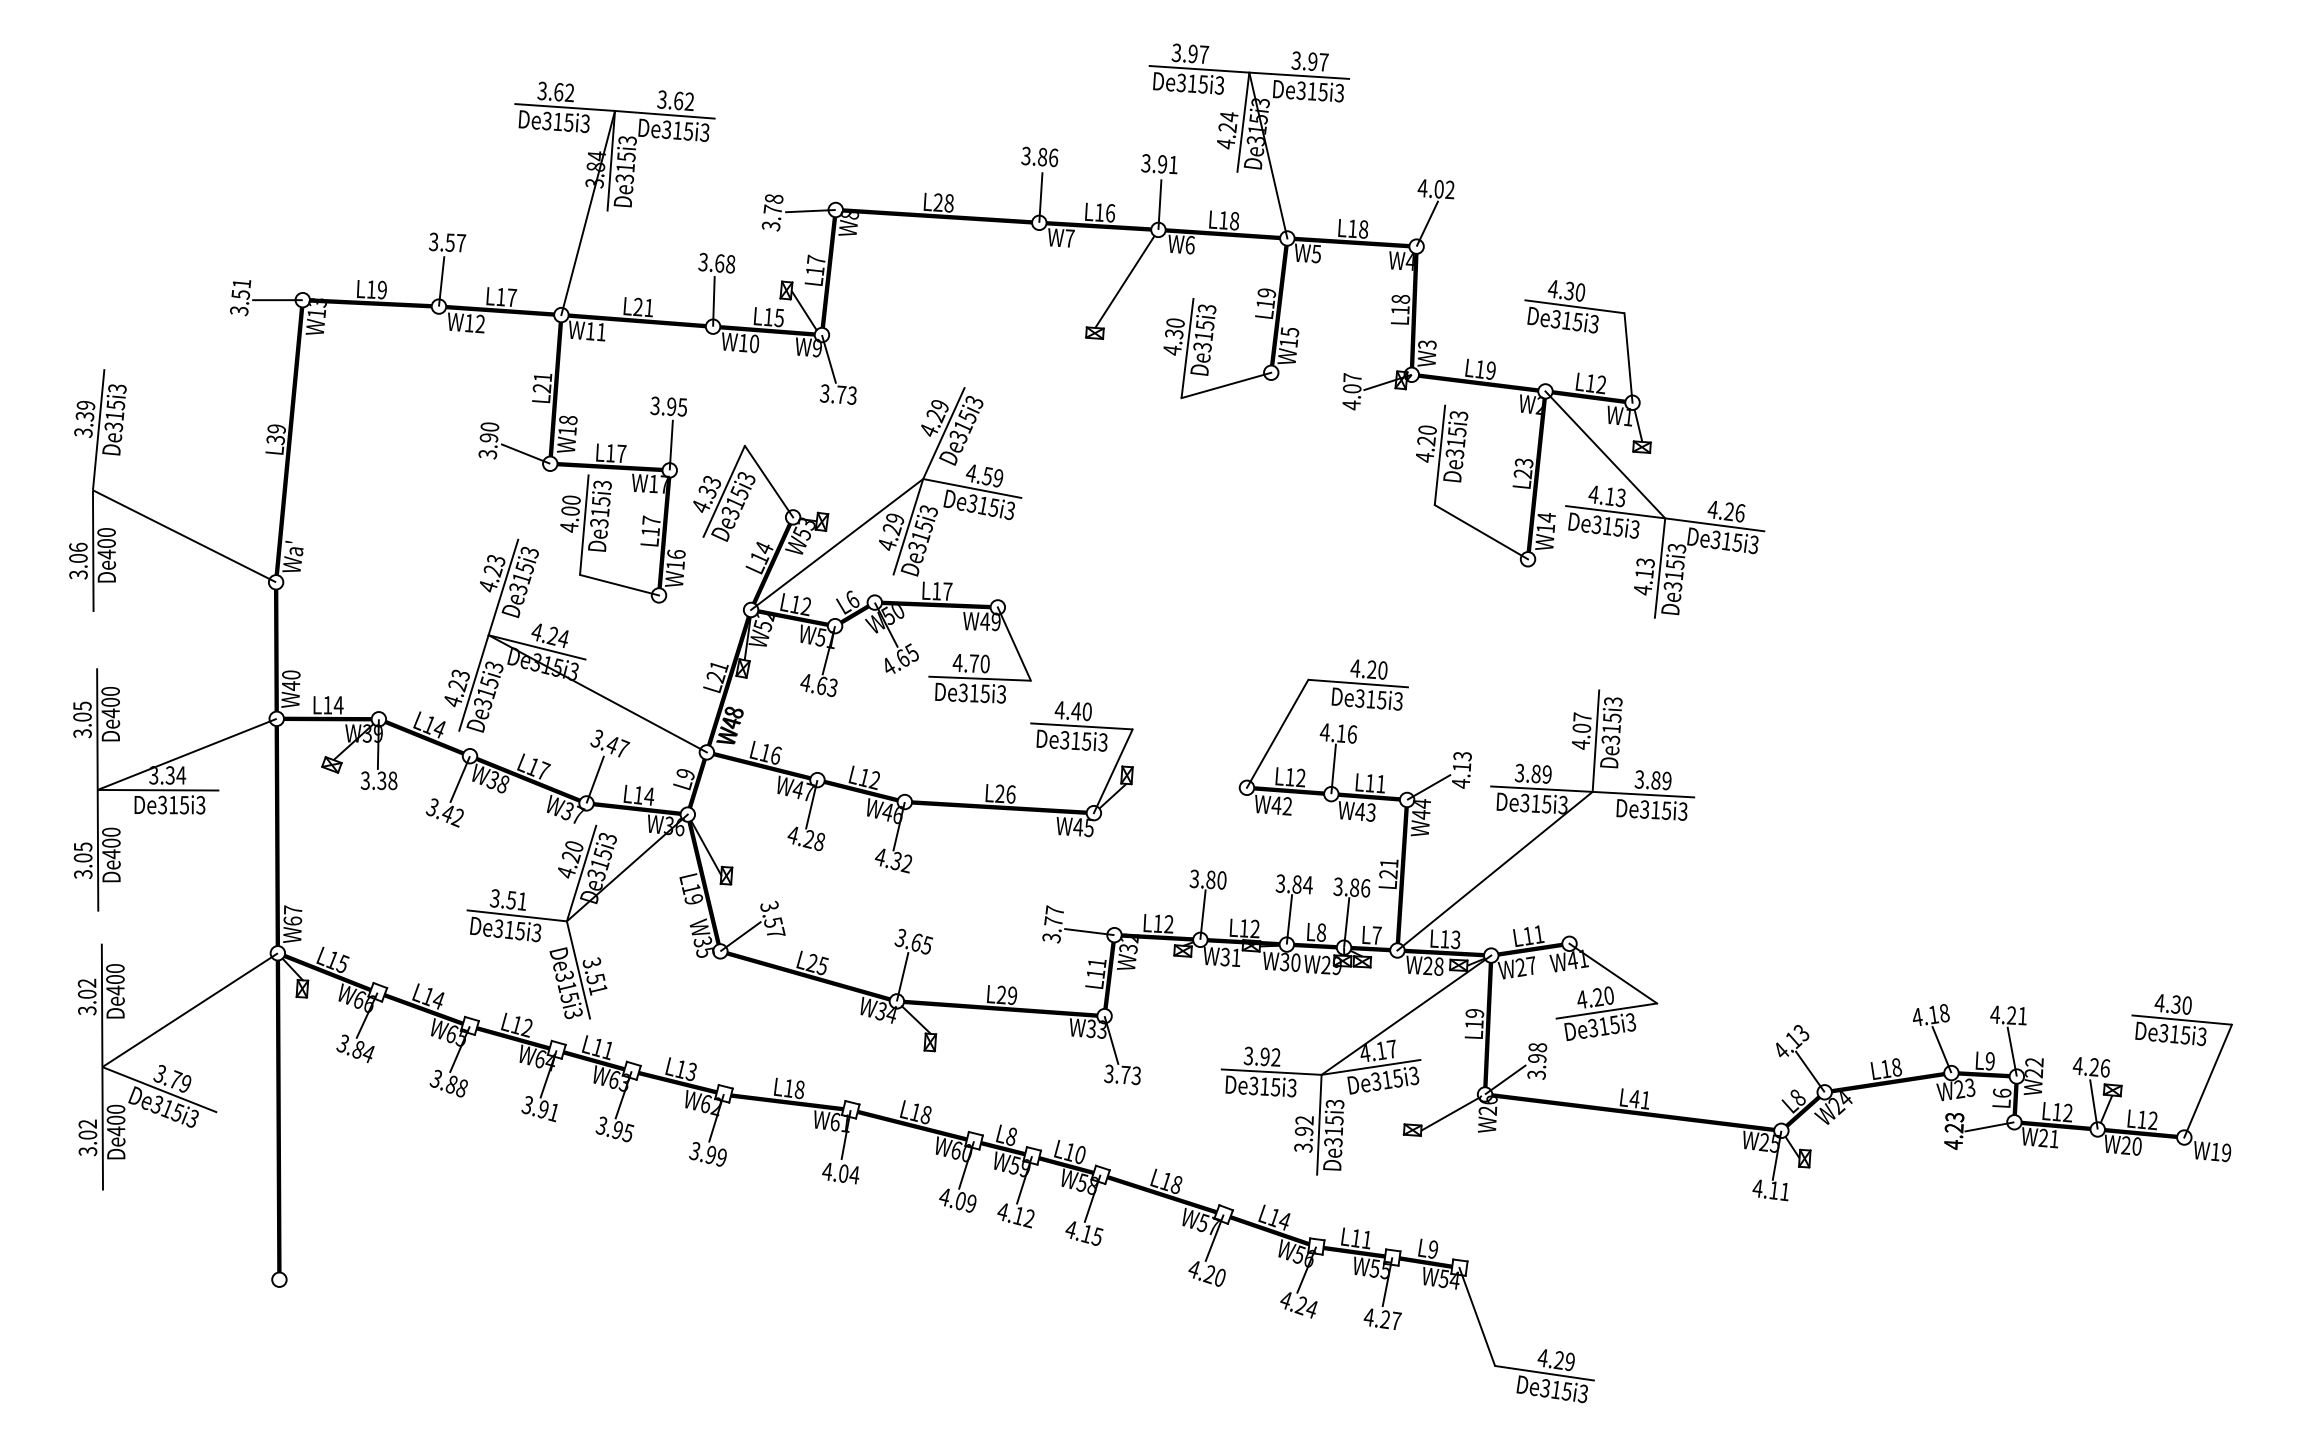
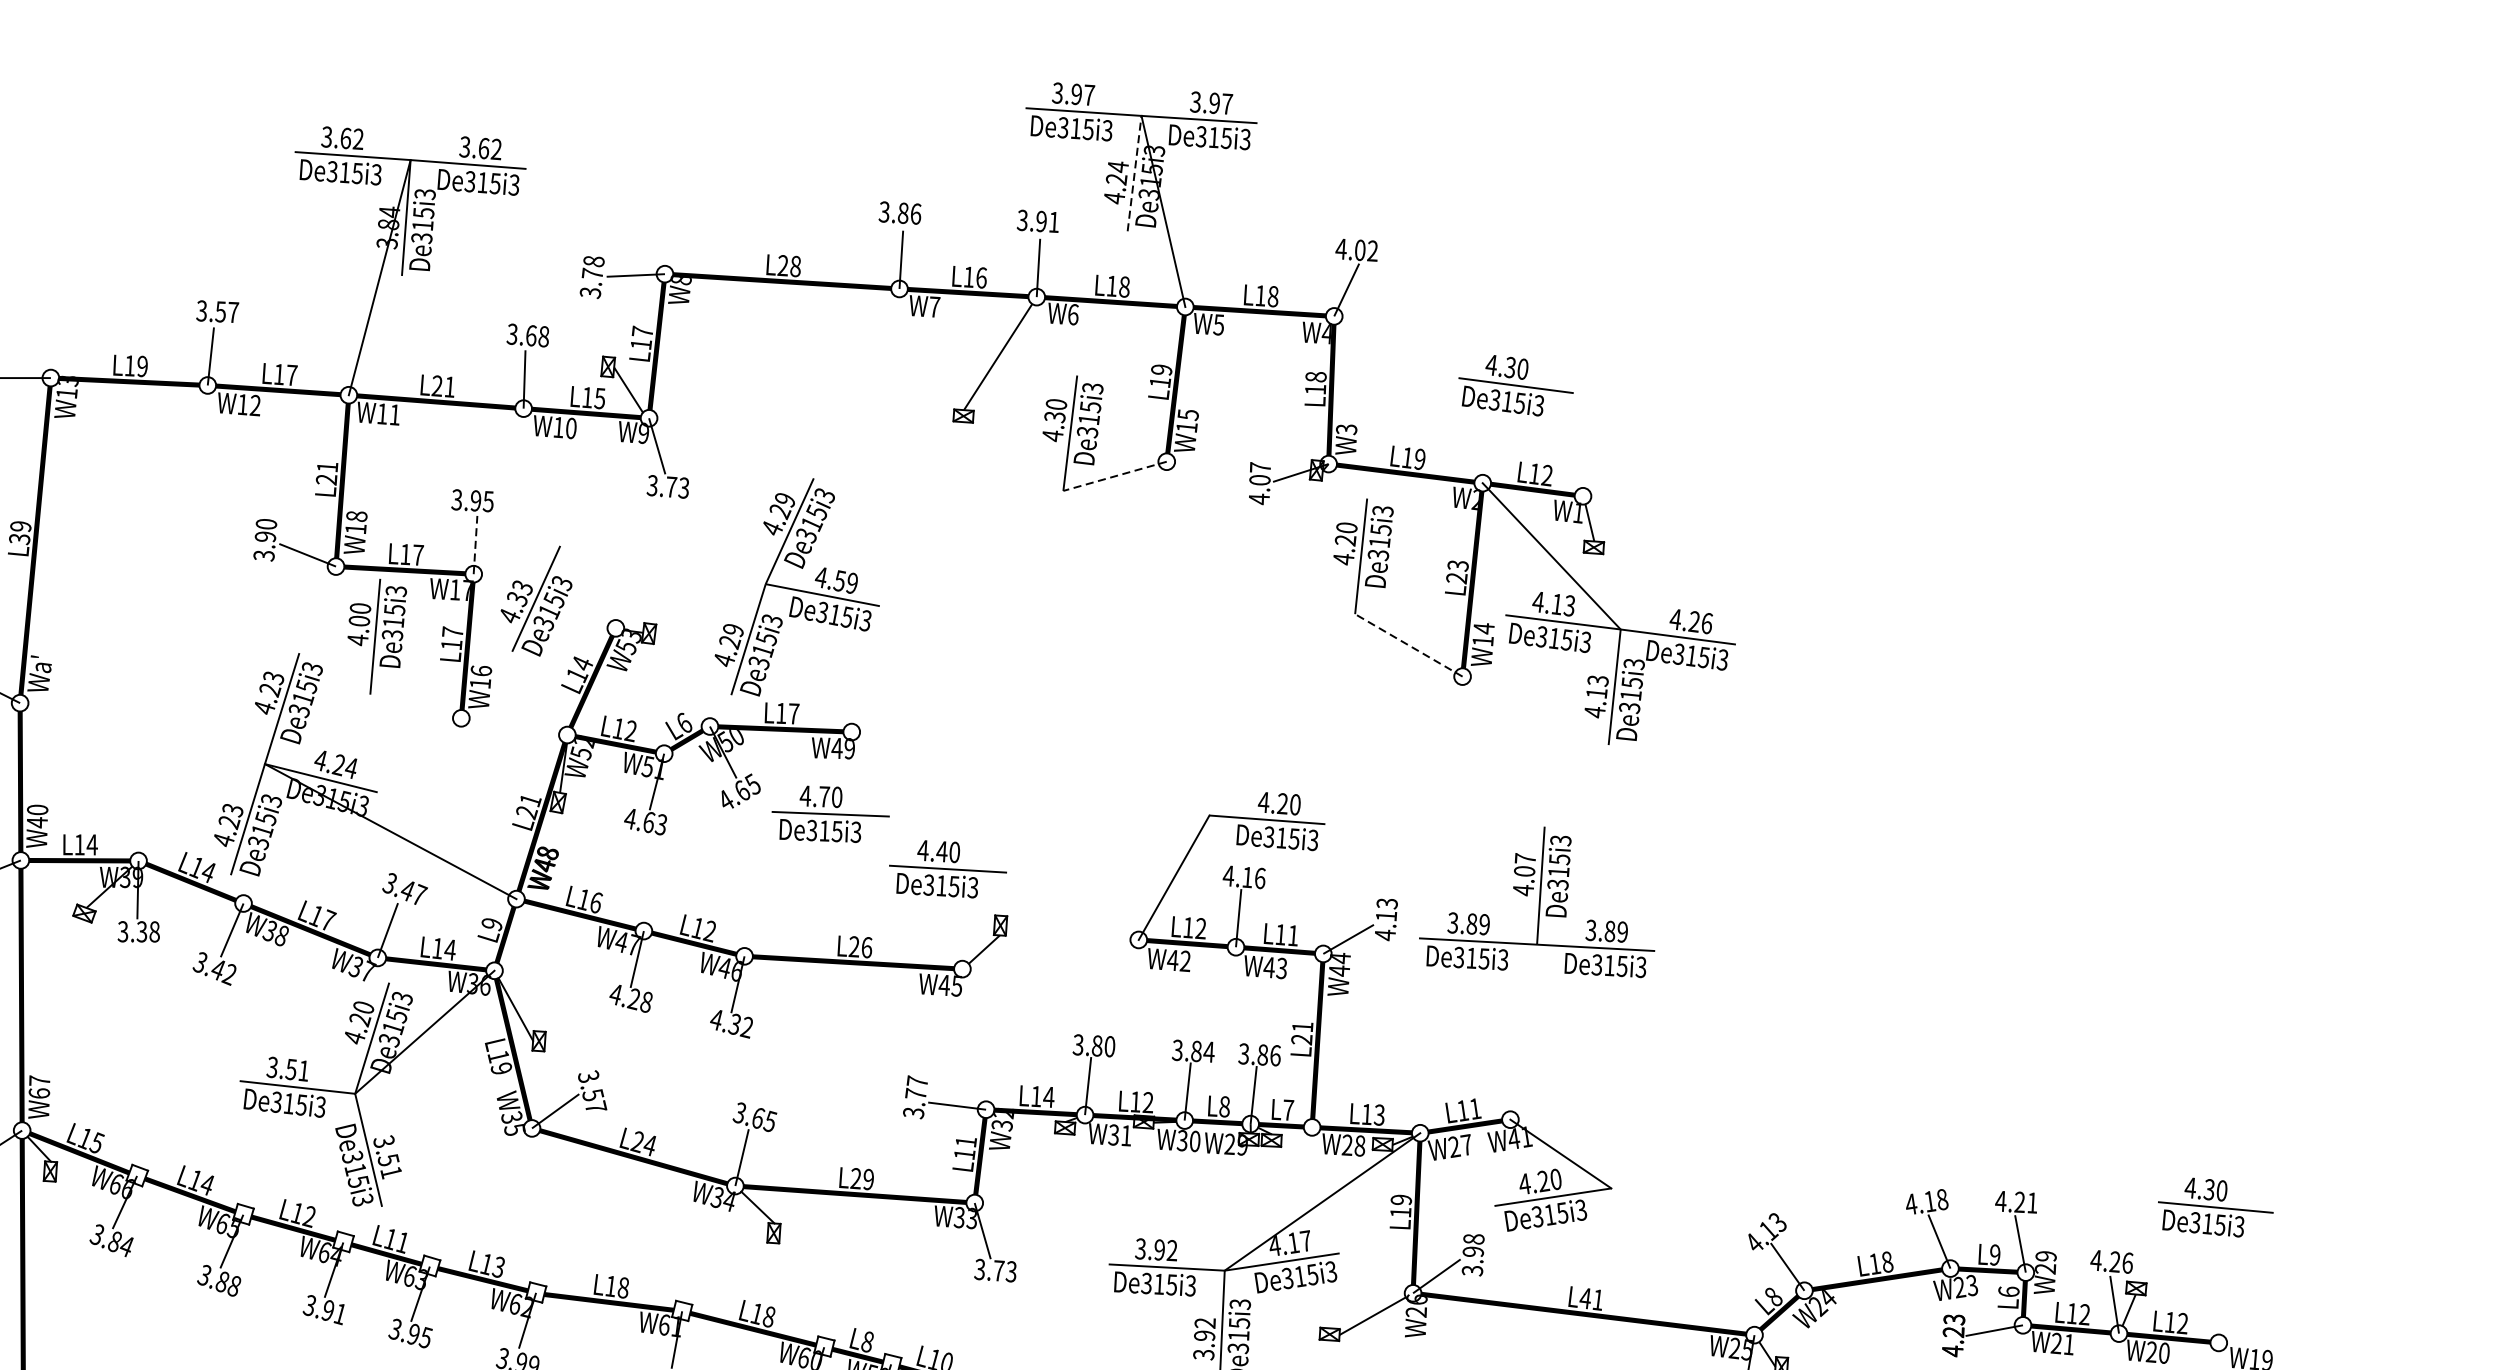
line: (1243, 122) -> (1134, 173), solid -> dashed
line: (1628, 357) -> (1578, 444), removed
line: (1226, 385) -> (1115, 476), solid -> dashed
line: (671, 444) -> (475, 544), solid -> dashed
line: (768, 481) -> (587, 587), removed
line: (1481, 532) -> (1408, 645), solid -> dashed
line: (837, 544) -> (666, 659), removed
line: (619, 584) -> (415, 705), removed
line: (1013, 643) -> (869, 773), removed
line: (1112, 771) -> (983, 921), removed
line: (1494, 870) -> (1423, 1035), removed
text: (1168, 924) -> (1048, 1097), L12 -> L14
text: (822, 965) -> (649, 1144), L25 -> L24
text: (2034, 1062) -> (2046, 1256), W22 -> W29
line: (2207, 1080) -> (2245, 1277), removed

